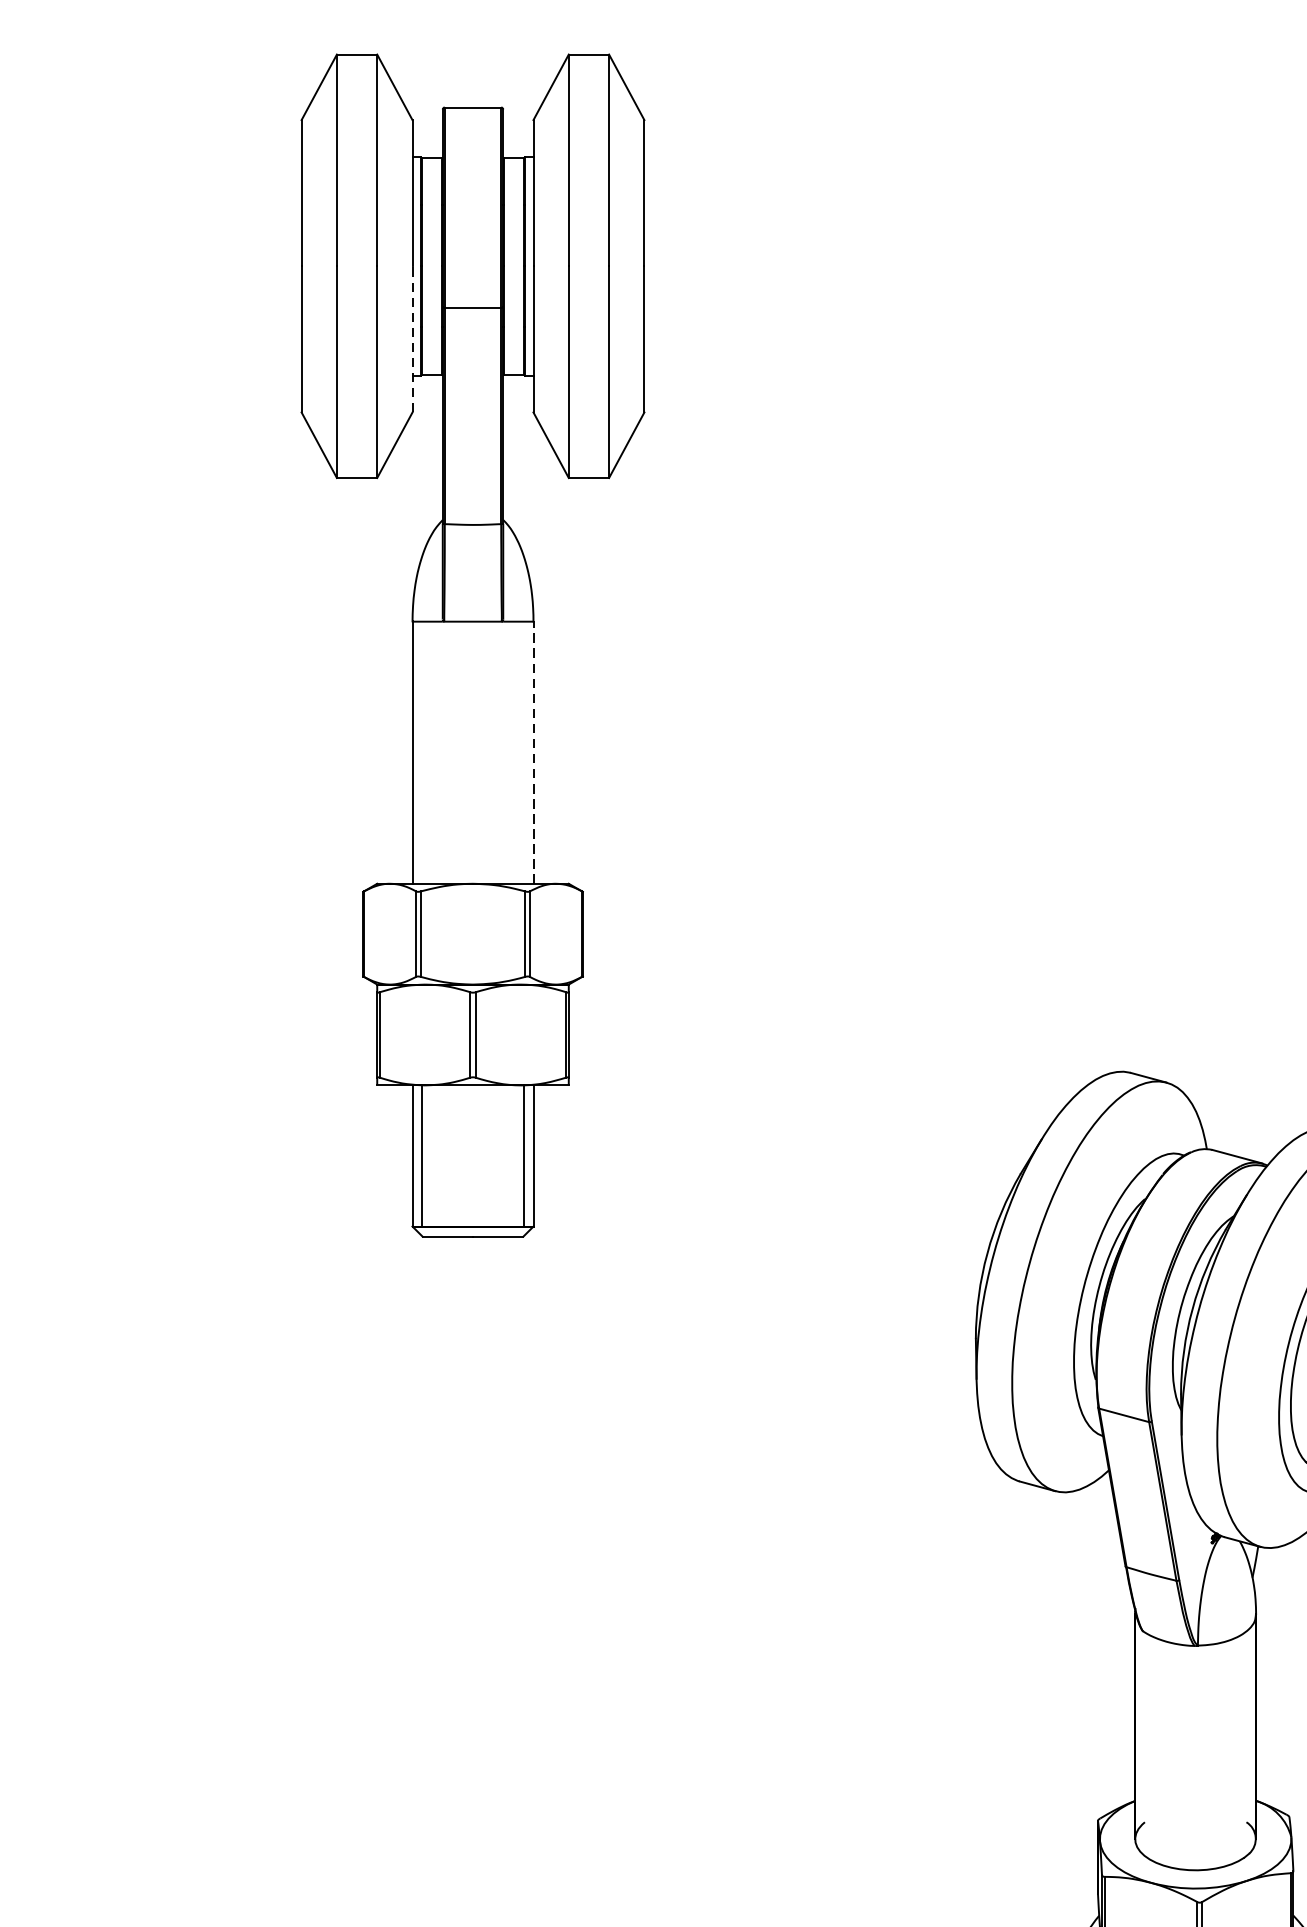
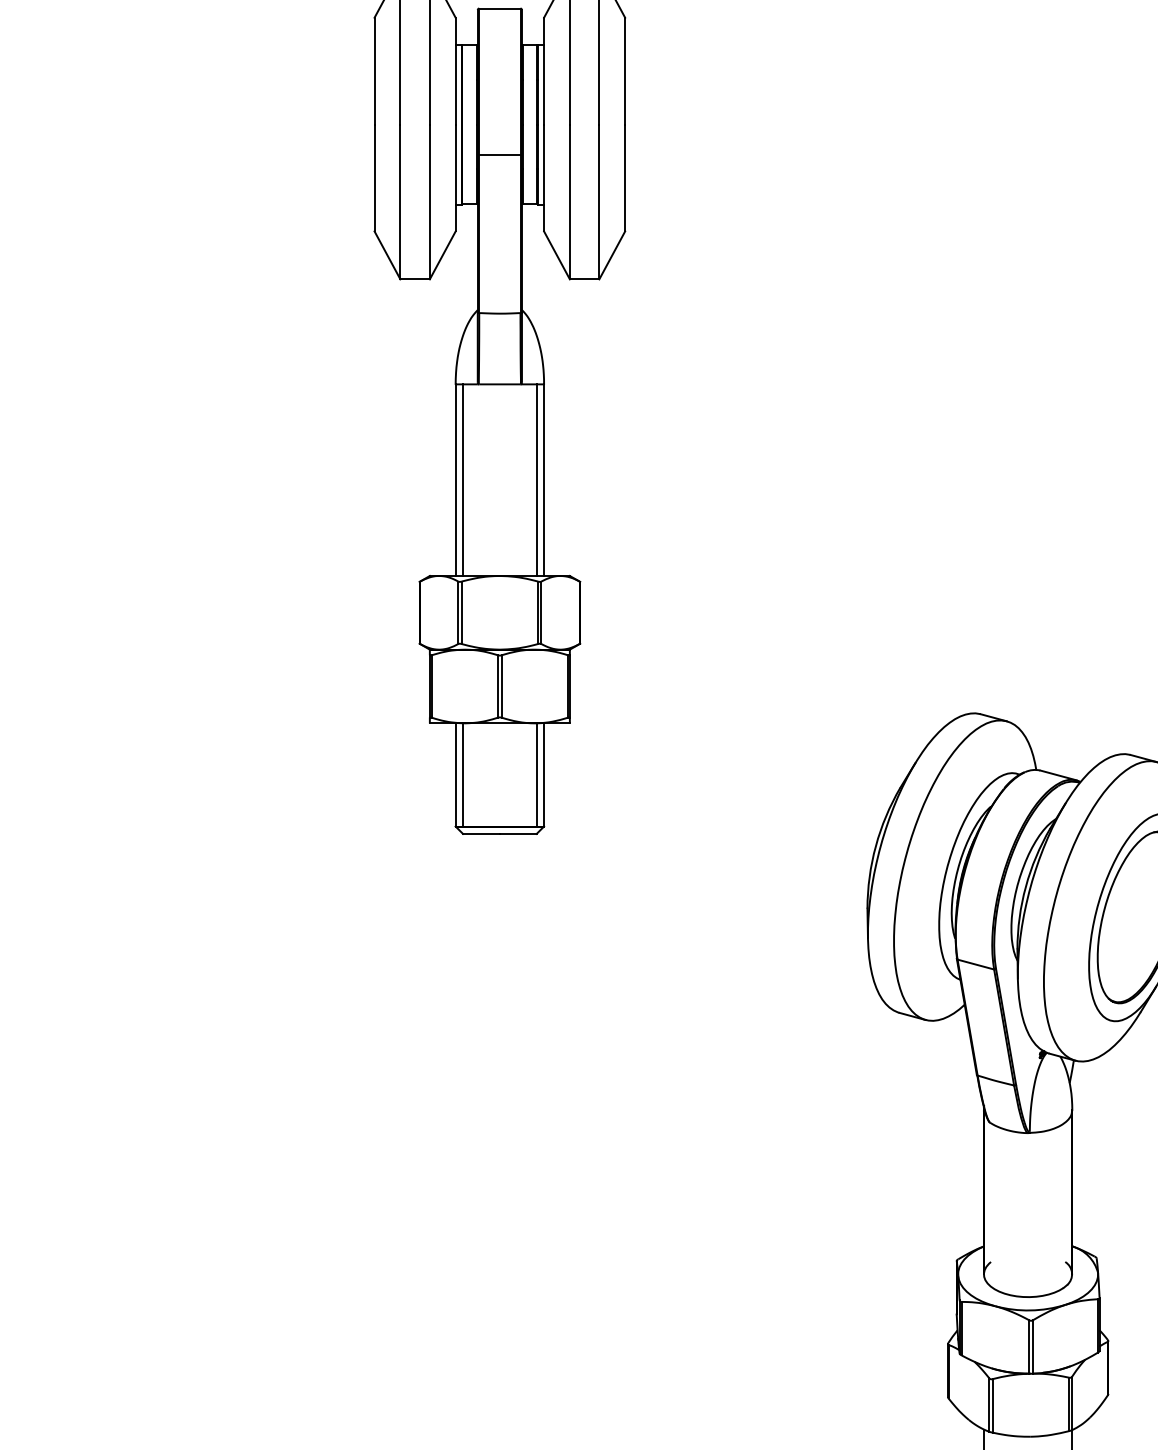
line: (412, 338) -> (455, 177), dashed -> solid
line: (421, 751) -> (462, 479), added
line: (524, 751) -> (537, 479), added
line: (534, 751) -> (544, 479), dashed -> solid

